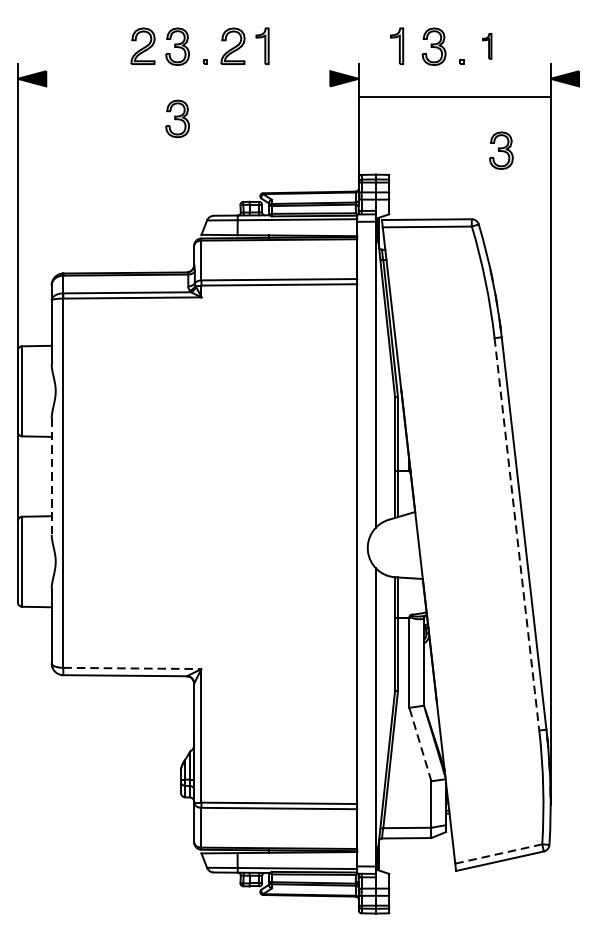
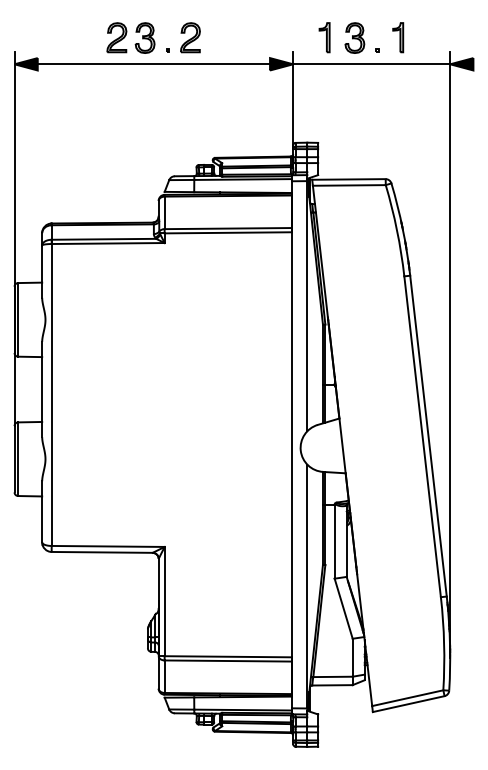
part: (262, 46) -> (214, 37), removed
part: (487, 46) -> (398, 37), size x1.43
line: (187, 79) -> (153, 64), added
line: (454, 97) -> (371, 64), moved
part: (176, 118) -> (144, 96), removed
part: (500, 149) -> (409, 122), removed
line: (52, 476) -> (42, 389), dashed -> solid
line: (516, 535) -> (422, 437), dashed -> solid
line: (132, 668) -> (108, 546), dashed -> solid
line: (420, 744) -> (343, 608), dashed -> solid
line: (499, 854) -> (408, 698), dashed -> solid

